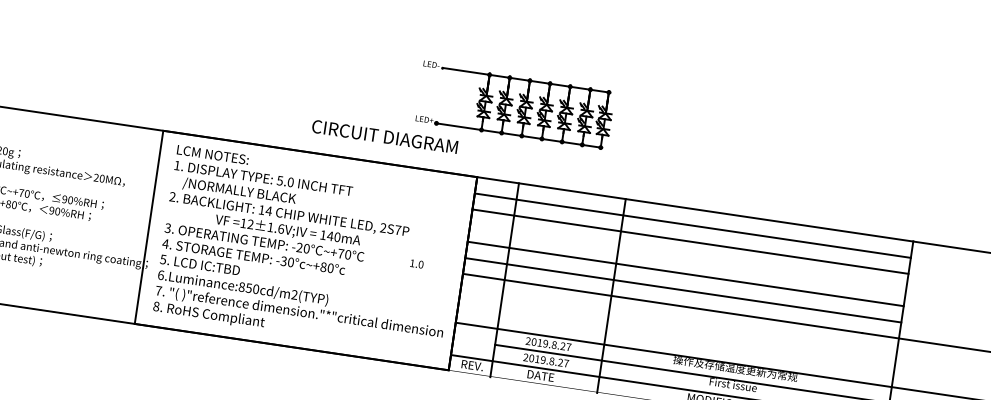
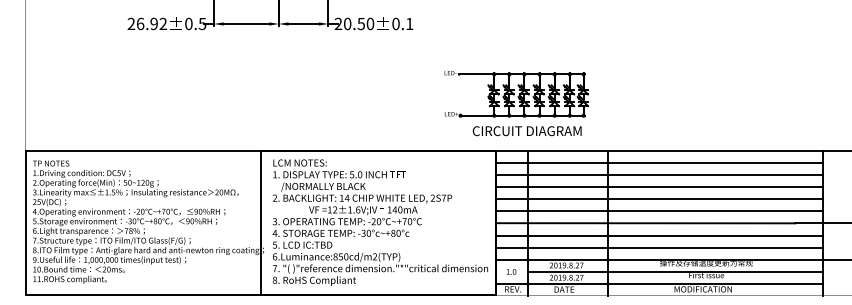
text: (383, 137) -> (526, 131), moved
line: (687, 258) -> (659, 187), added
text: (417, 263) -> (511, 271), moved
line: (678, 322) -> (659, 235), added
line: (676, 338) -> (659, 247), added

